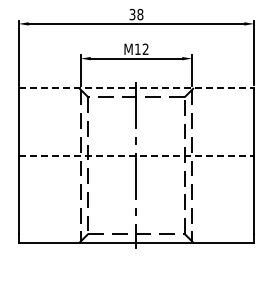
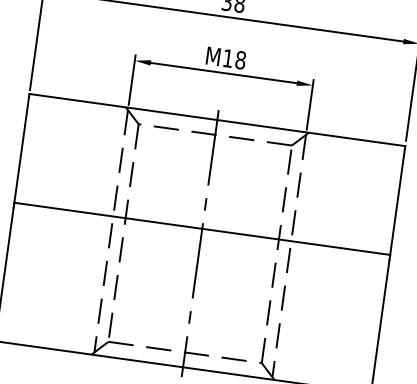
text: (145, 49) -> (240, 60), M12 -> M18
line: (136, 88) -> (217, 120), dashed -> solid
line: (136, 156) -> (202, 229), dashed -> solid

